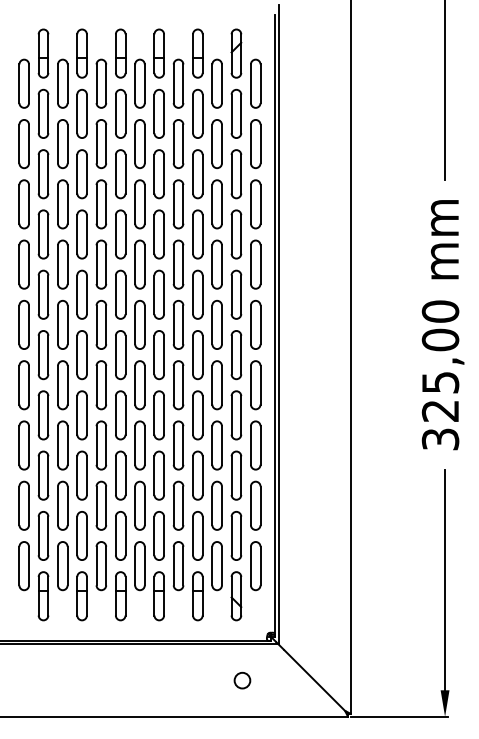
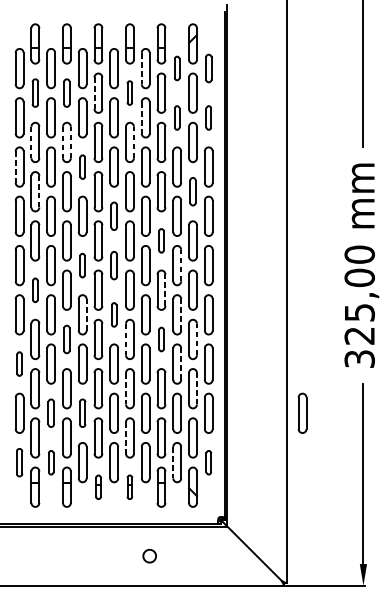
part: (216, 83) -> (176, 68), size x0.6
part: (255, 83) -> (208, 68), size x0.7
line: (173, 84) -> (141, 69), solid -> dashed
part: (43, 113) -> (35, 92), size x0.7
part: (81, 113) -> (66, 92), size x0.7
part: (158, 113) -> (129, 92), size x0.6
line: (115, 114) -> (94, 93), solid -> dashed
line: (173, 144) -> (141, 118), solid -> dashed
part: (216, 144) -> (176, 118), size x0.6
part: (255, 144) -> (208, 118), size x0.6
line: (86, 173) -> (70, 141), solid -> dashed
line: (164, 173) -> (134, 141), solid -> dashed
line: (38, 174) -> (31, 142), solid -> dashed
line: (77, 174) -> (63, 142), solid -> dashed
line: (19, 204) -> (15, 167), solid -> dashed
part: (101, 204) -> (82, 167), size x0.6
line: (48, 234) -> (39, 191), solid -> dashed
part: (236, 234) -> (193, 191), size x0.7
part: (139, 264) -> (113, 216), size x0.7
part: (197, 294) -> (161, 240), size x0.6
part: (100, 324) -> (81, 265), size x0.6
part: (139, 324) -> (113, 265), size x0.7
line: (221, 324) -> (180, 265), solid -> dashed
line: (202, 354) -> (165, 289), solid -> dashed
part: (43, 355) -> (35, 290), size x0.6
line: (106, 384) -> (86, 314), solid -> dashed
line: (221, 384) -> (180, 314), solid -> dashed
part: (139, 385) -> (113, 315), size x0.6
line: (241, 414) -> (197, 338), solid -> dashed
part: (81, 415) -> (66, 339), size x0.7
line: (154, 415) -> (126, 339), solid -> dashed
part: (197, 415) -> (161, 339), size x0.6
part: (23, 445) -> (19, 364), size x0.6
line: (221, 445) -> (180, 364), solid -> dashed
line: (241, 475) -> (197, 388), solid -> dashed
line: (154, 476) -> (126, 389), solid -> dashed
part: (62, 505) -> (50, 413), size x0.7
part: (101, 505) -> (82, 413), size x0.7
part: (370, 505) -> (302, 413), added
line: (154, 536) -> (126, 438), solid -> dashed
part: (23, 566) -> (19, 462), size x0.7
part: (62, 566) -> (50, 462), size x0.6
line: (212, 566) -> (173, 462), solid -> dashed
part: (255, 566) -> (208, 462), size x0.6
part: (120, 596) -> (98, 487), size x0.6
part: (158, 596) -> (129, 487), size x0.6
circle: (242, 680) -> (149, 556), moved

